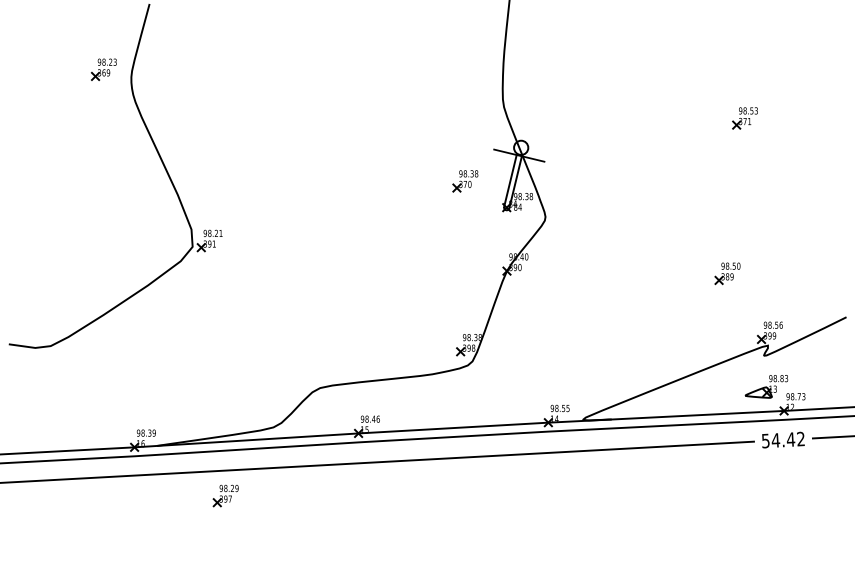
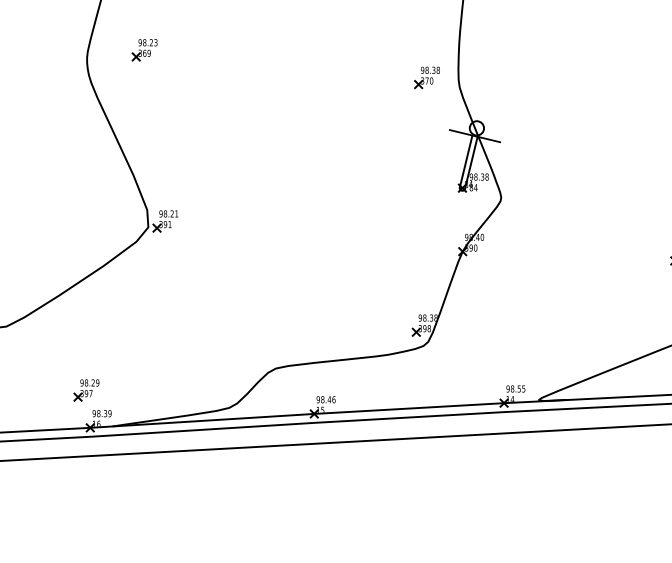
part: (103, 69) -> (144, 50), moved
part: (465, 181) -> (427, 78), moved
part: (225, 495) -> (86, 390), moved

